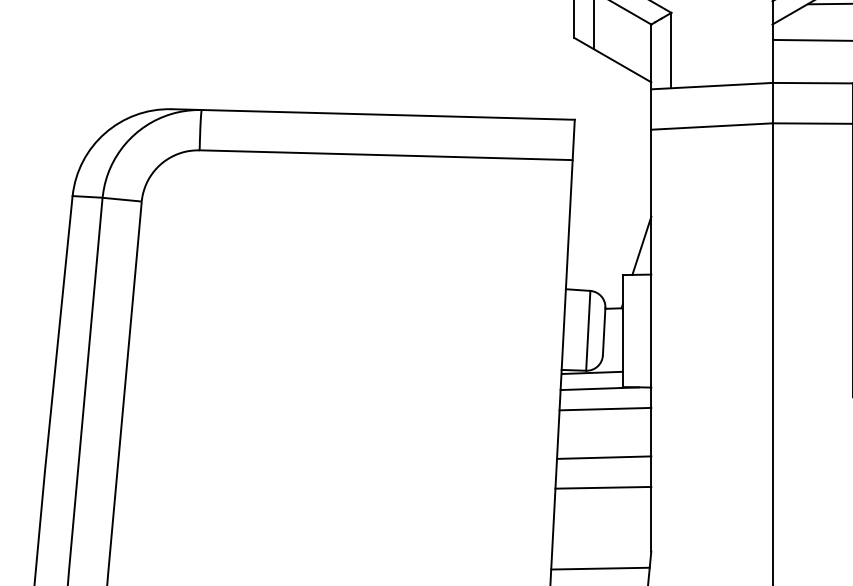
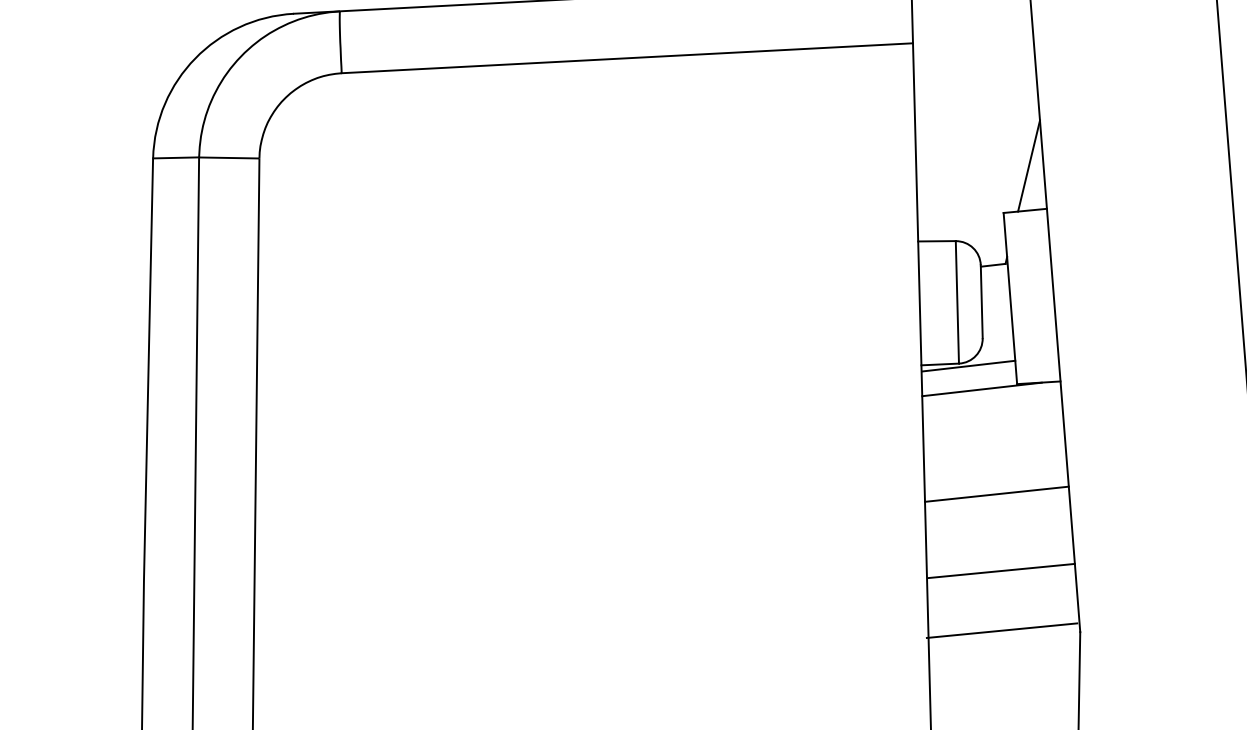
line: (605, 408) -> (993, 418), removed
line: (603, 487) -> (1001, 570), moved
line: (600, 568) -> (1001, 630), moved

